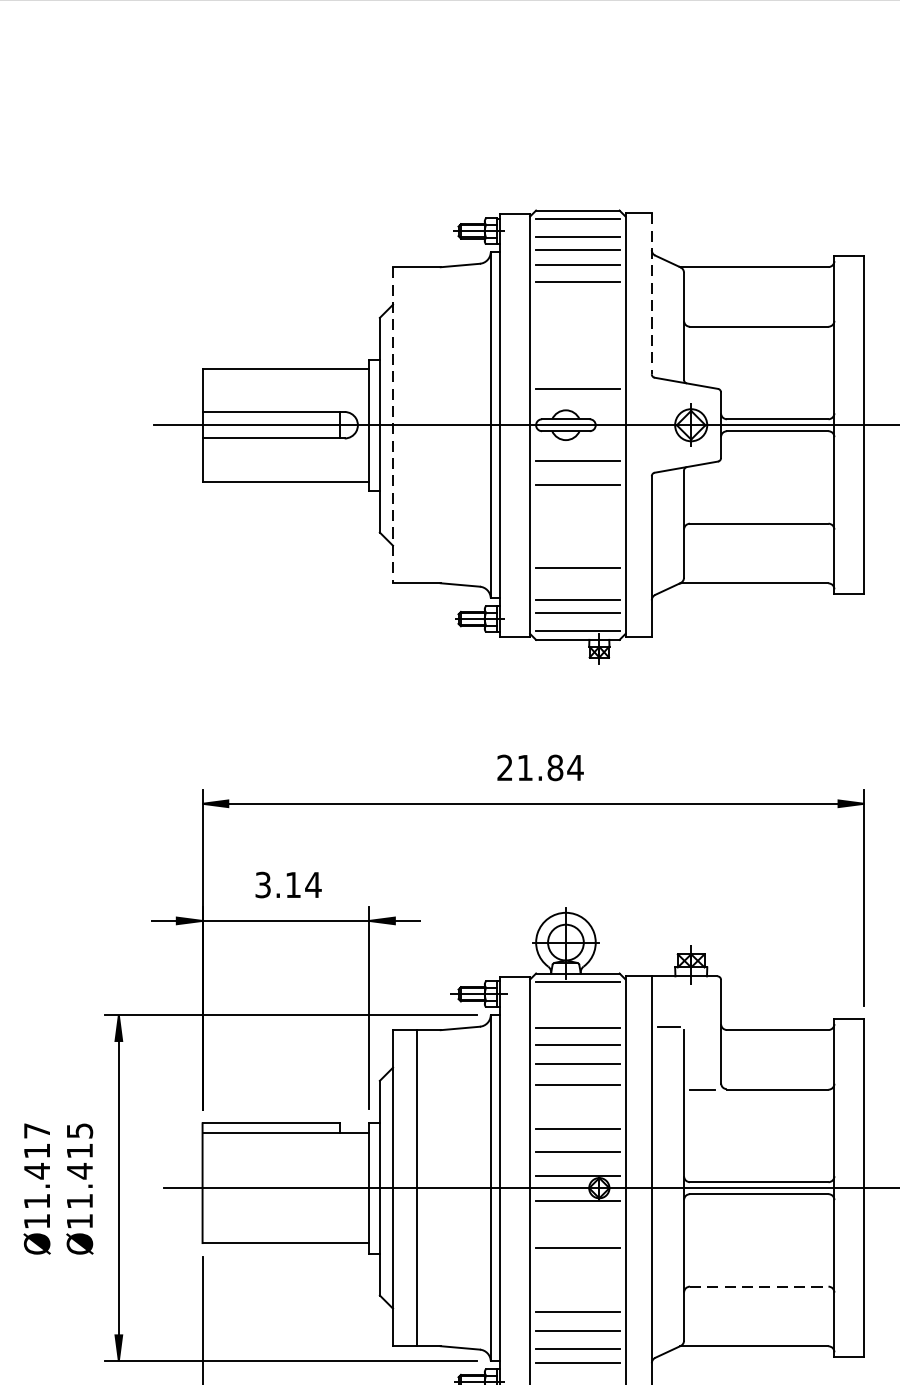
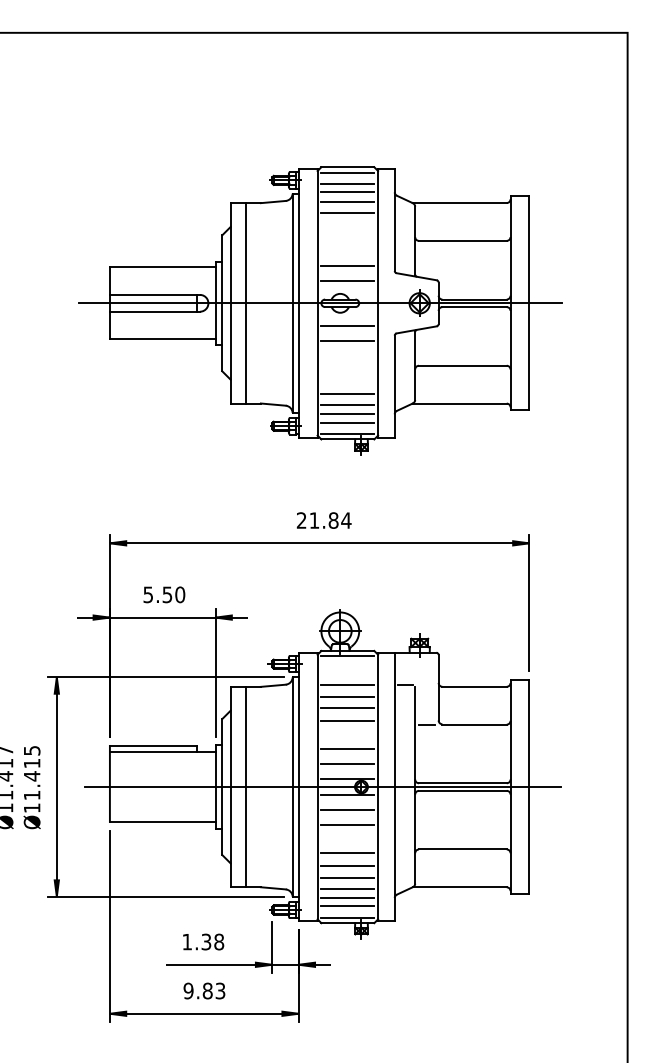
line: (651, 294) -> (394, 220), dashed -> solid
line: (577, 365) -> (347, 265), added
line: (392, 425) -> (230, 303), dashed -> solid
line: (416, 425) -> (245, 303), added
line: (577, 584) -> (347, 404), added
text: (288, 884) -> (164, 594), 3.14 -> 5.50
line: (577, 1223) -> (347, 809), added
line: (758, 1286) -> (462, 849), dashed -> solid
line: (577, 1291) -> (347, 852), added
line: (577, 1376) -> (347, 906), added

